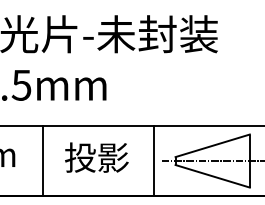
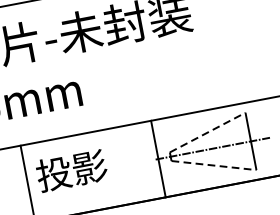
line: (212, 145) -> (207, 132), solid -> dashed
text: (96, 157) -> (71, 170), moved
line: (154, 160) -> (158, 158), moved
line: (212, 176) -> (213, 165), solid -> dashed

